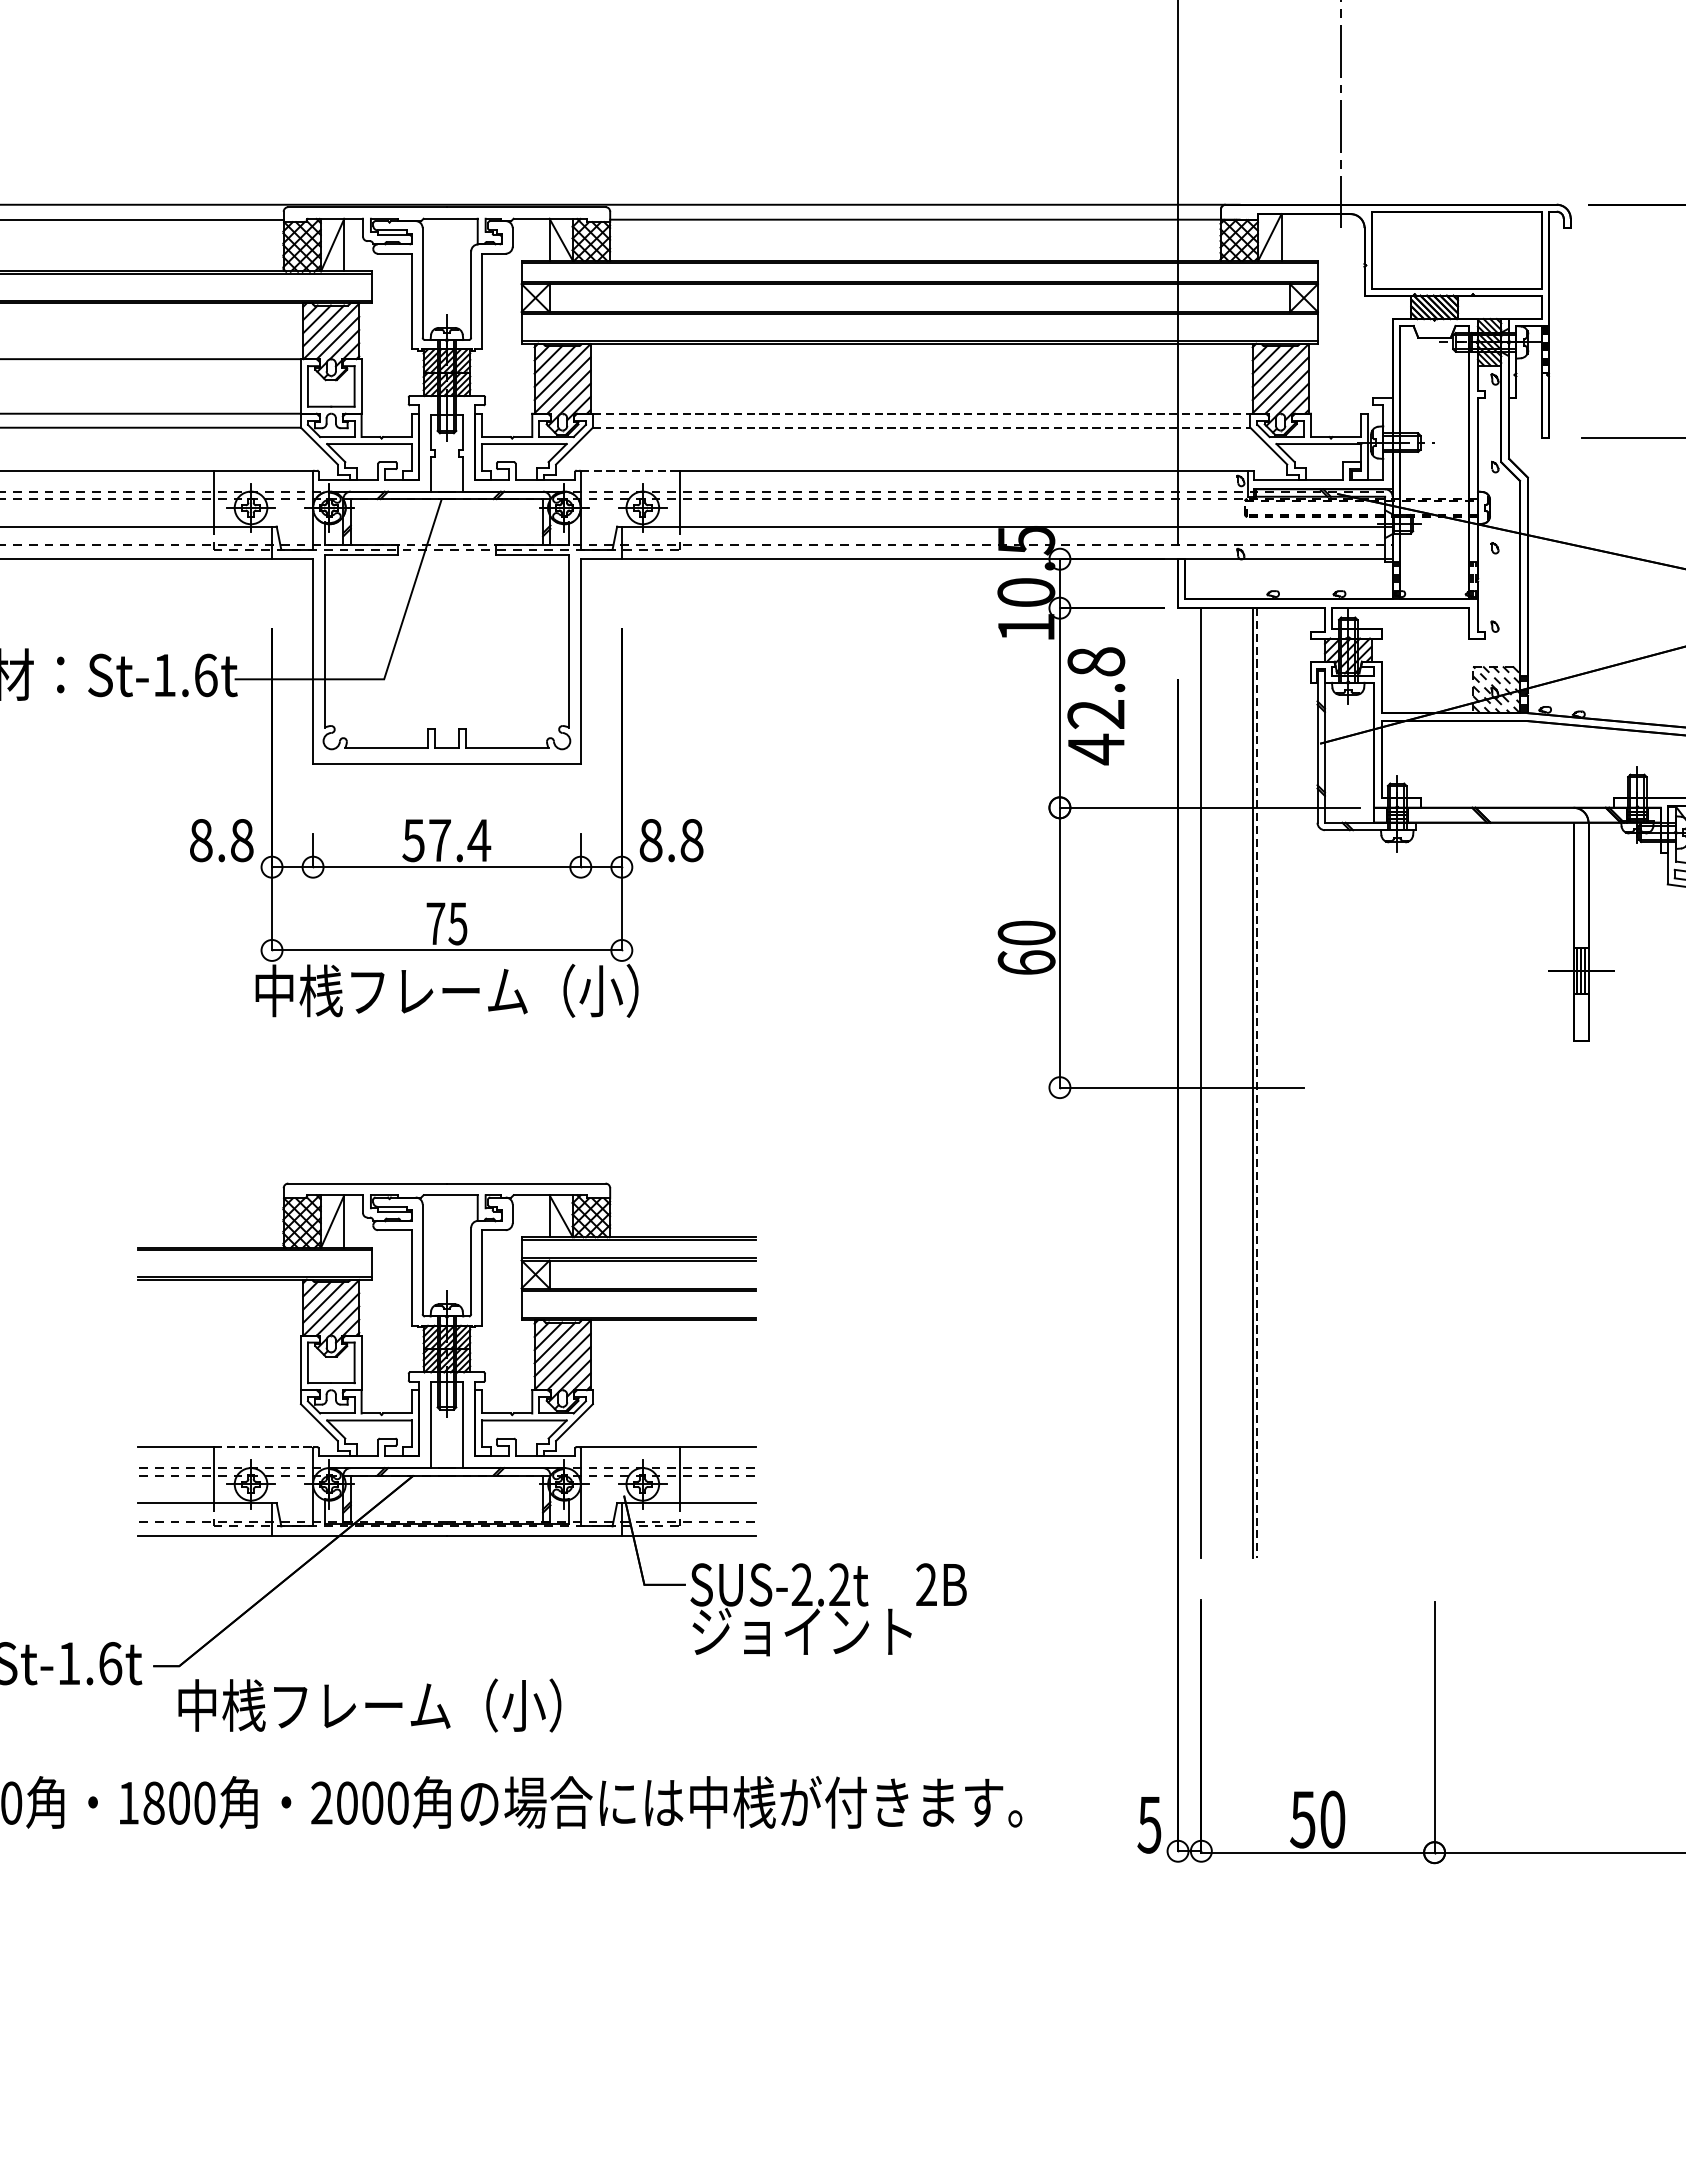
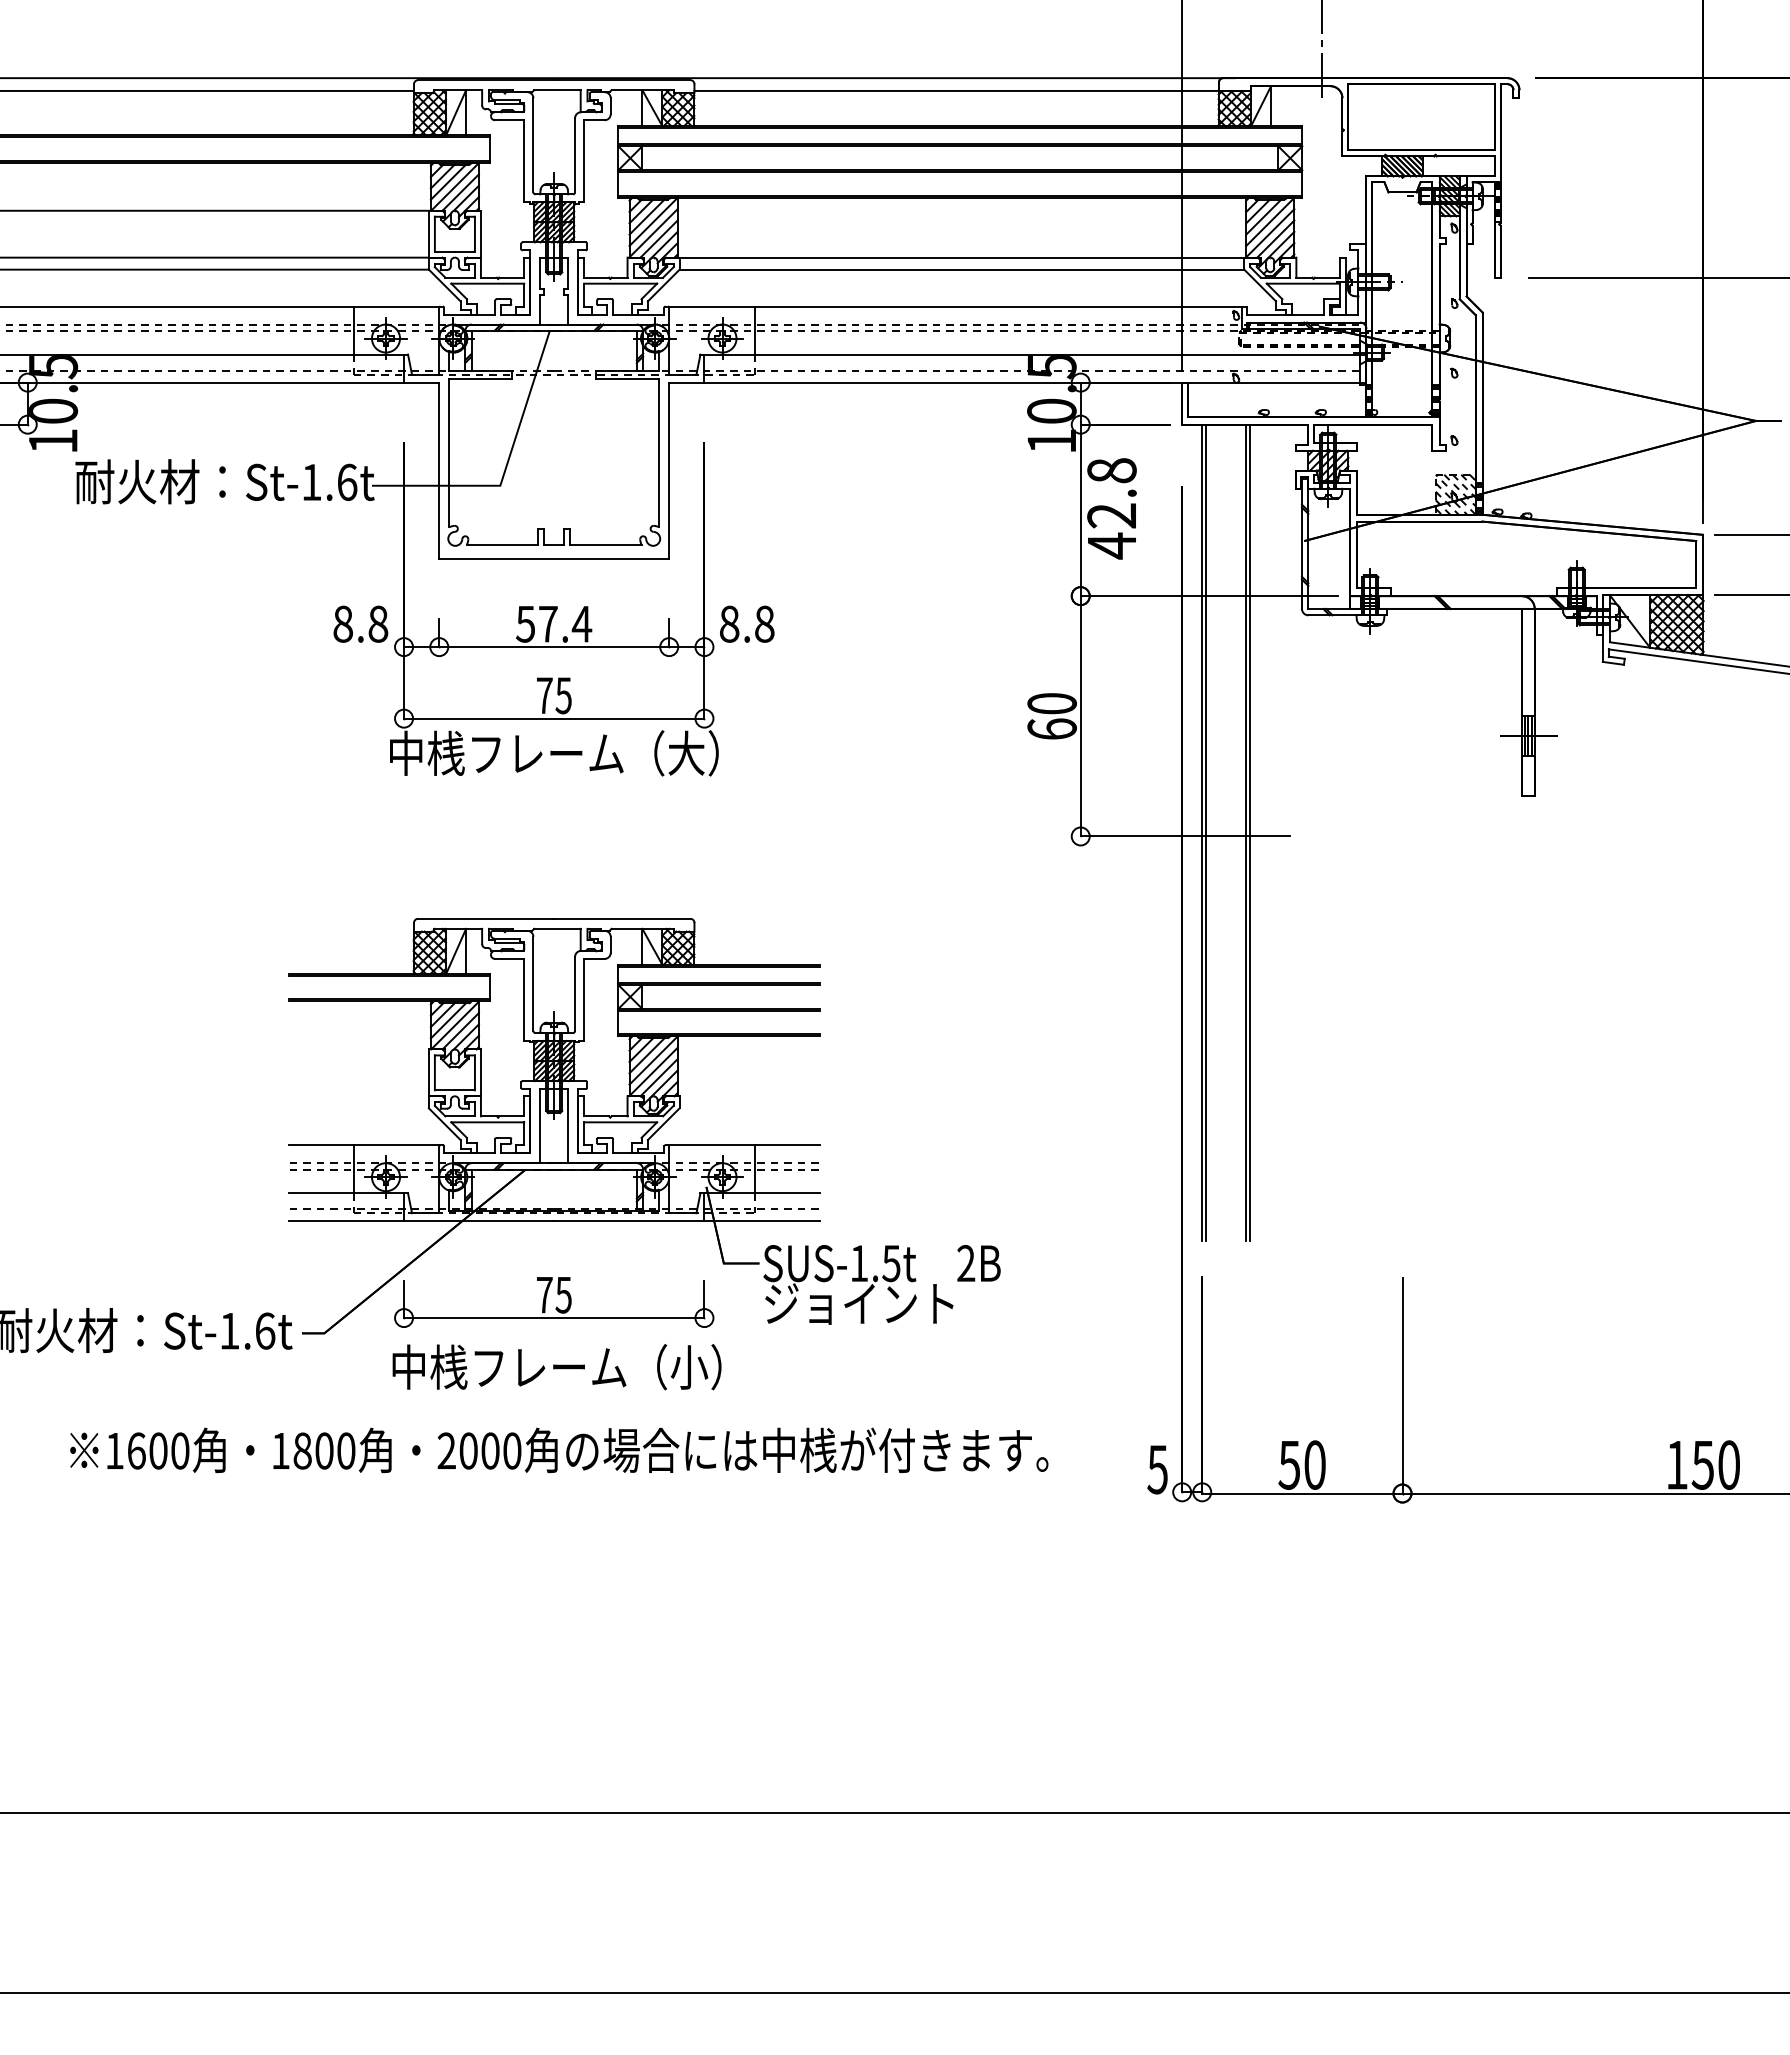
line: (922, 413) -> (962, 257), dashed -> solid
line: (922, 427) -> (962, 269), dashed -> solid
line: (630, 470) -> (711, 306), dashed -> solid
text: (600, 989) -> (686, 752), 中桟フレーム（小） -> 中桟フレーム（大）
line: (1206, 1083) -> (1206, 832), added
line: (1257, 1083) -> (1250, 832), dashed -> solid
line: (263, 1447) -> (396, 1145), dashed -> solid
text: (820, 1584) -> (875, 1263), SUS-2.2t -> SUS-1.5t
part: (447, 1630) -> (554, 1302), added
text: (369, 1705) -> (556, 1367), moved

